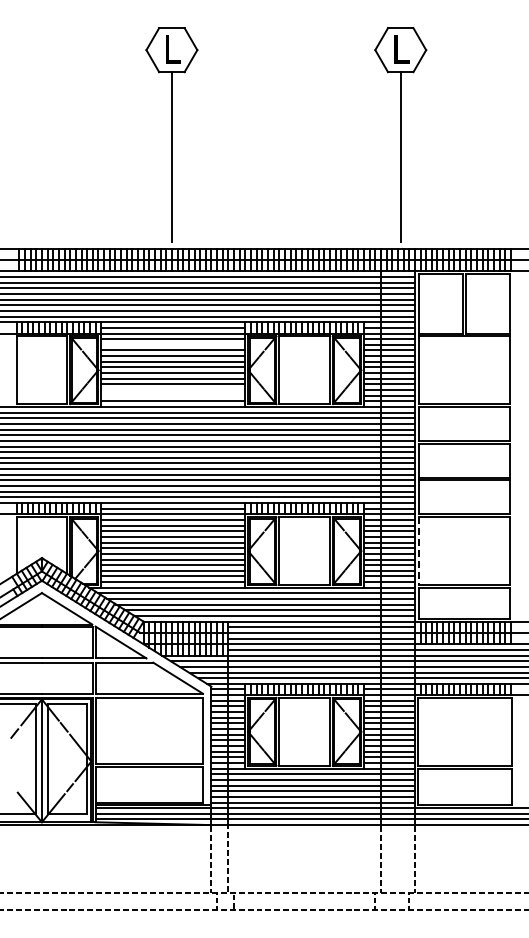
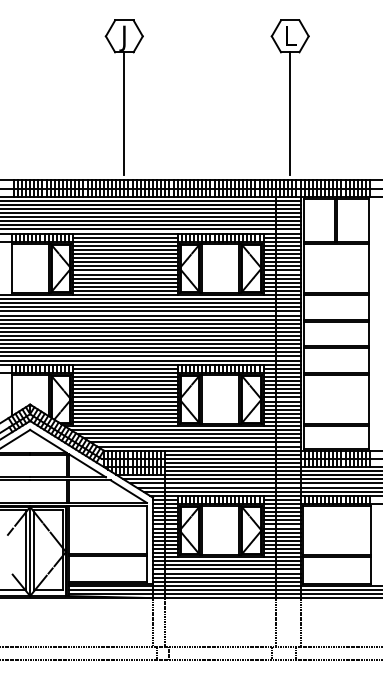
text: (172, 52) -> (124, 38), L -> J
line: (173, 344) -> (125, 249), added
line: (173, 390) -> (125, 283), added
line: (173, 395) -> (125, 286), added
line: (419, 551) -> (303, 399), dashed -> solid

